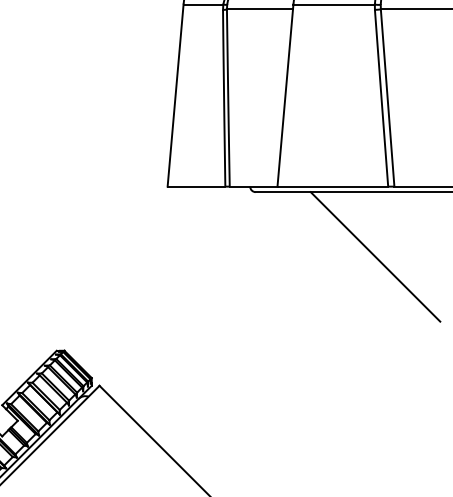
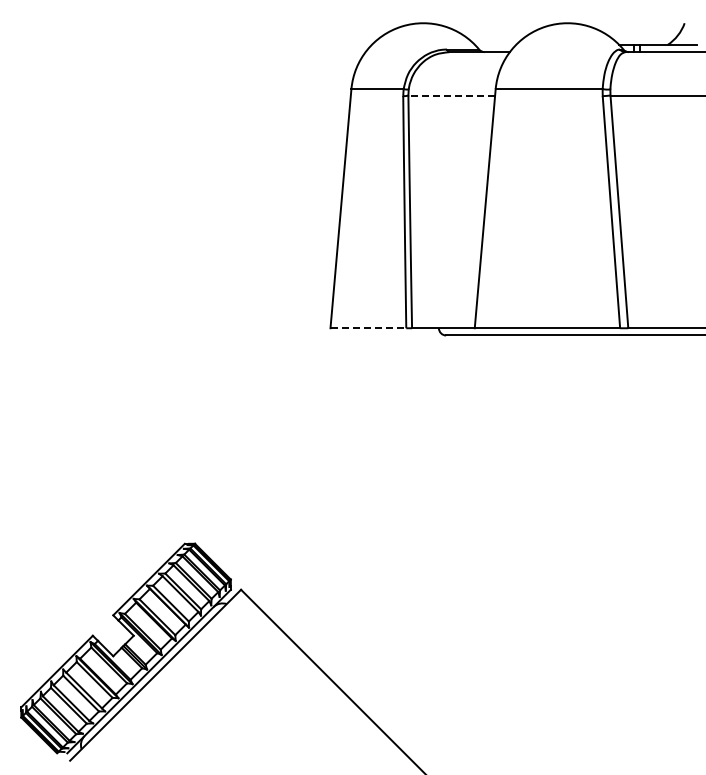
line: (259, 9) -> (451, 95), solid -> dashed
line: (196, 186) -> (368, 328), solid -> dashed
line: (375, 256) -> (603, 420), removed

